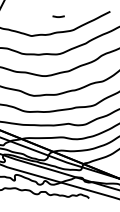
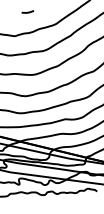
line: (58, 16) -> (27, 12), moved

